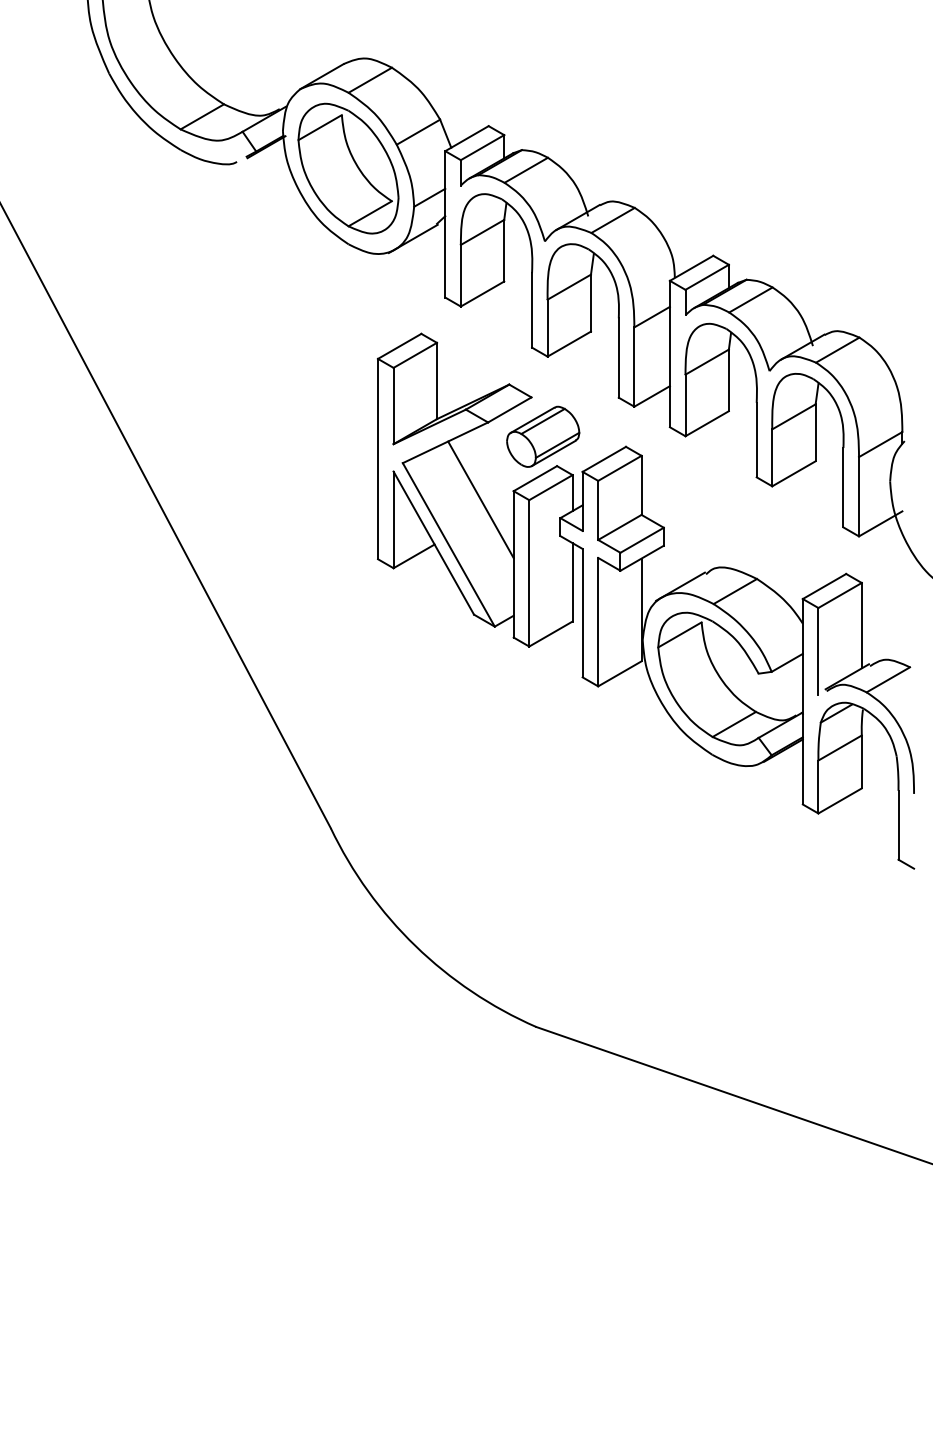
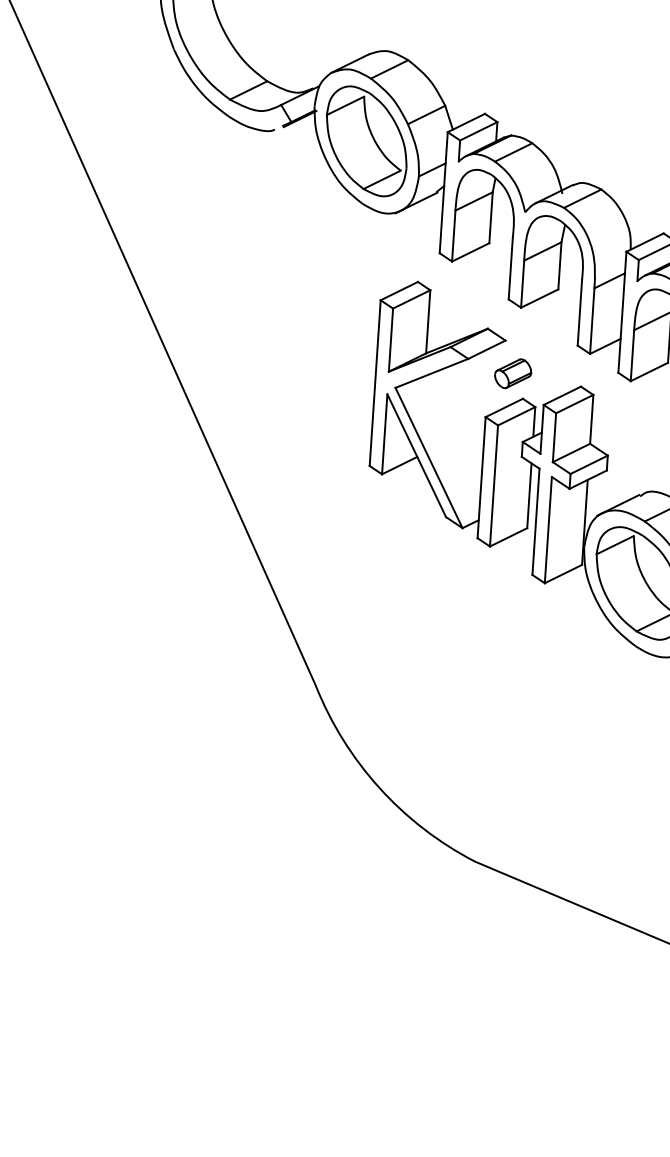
part: (543, 436) -> (513, 373), size x0.6
line: (480, 499) -> (457, 422), removed

